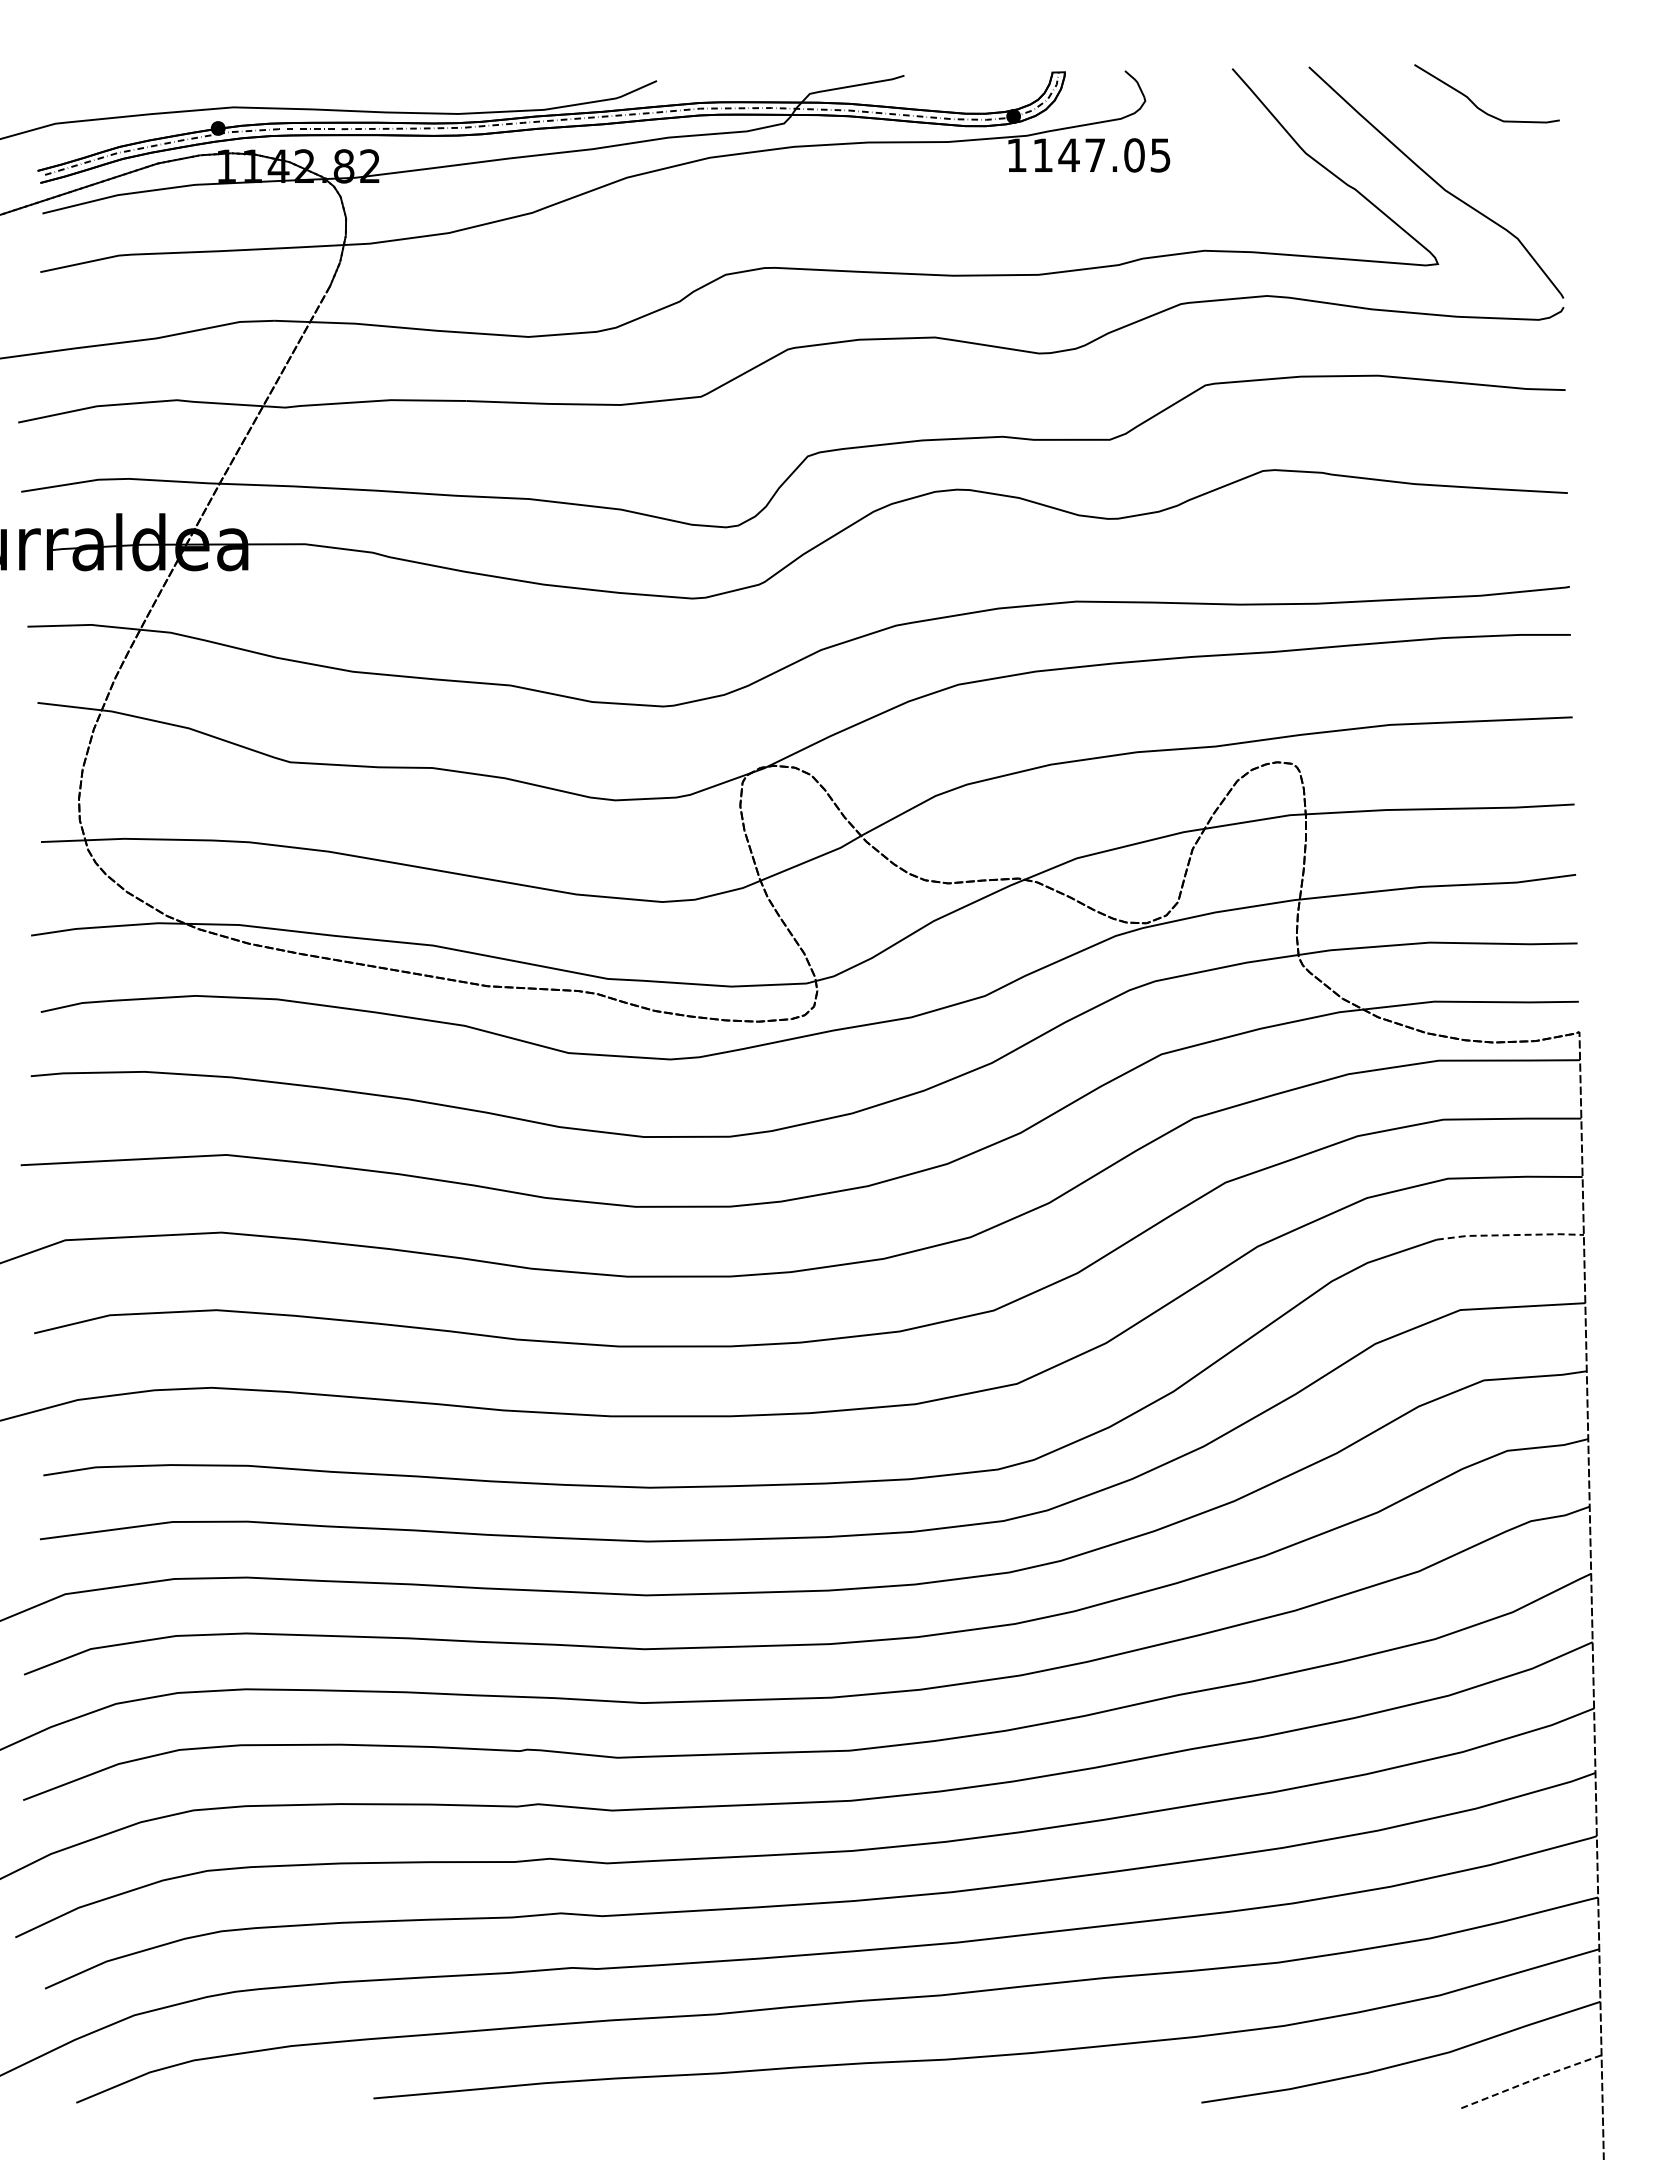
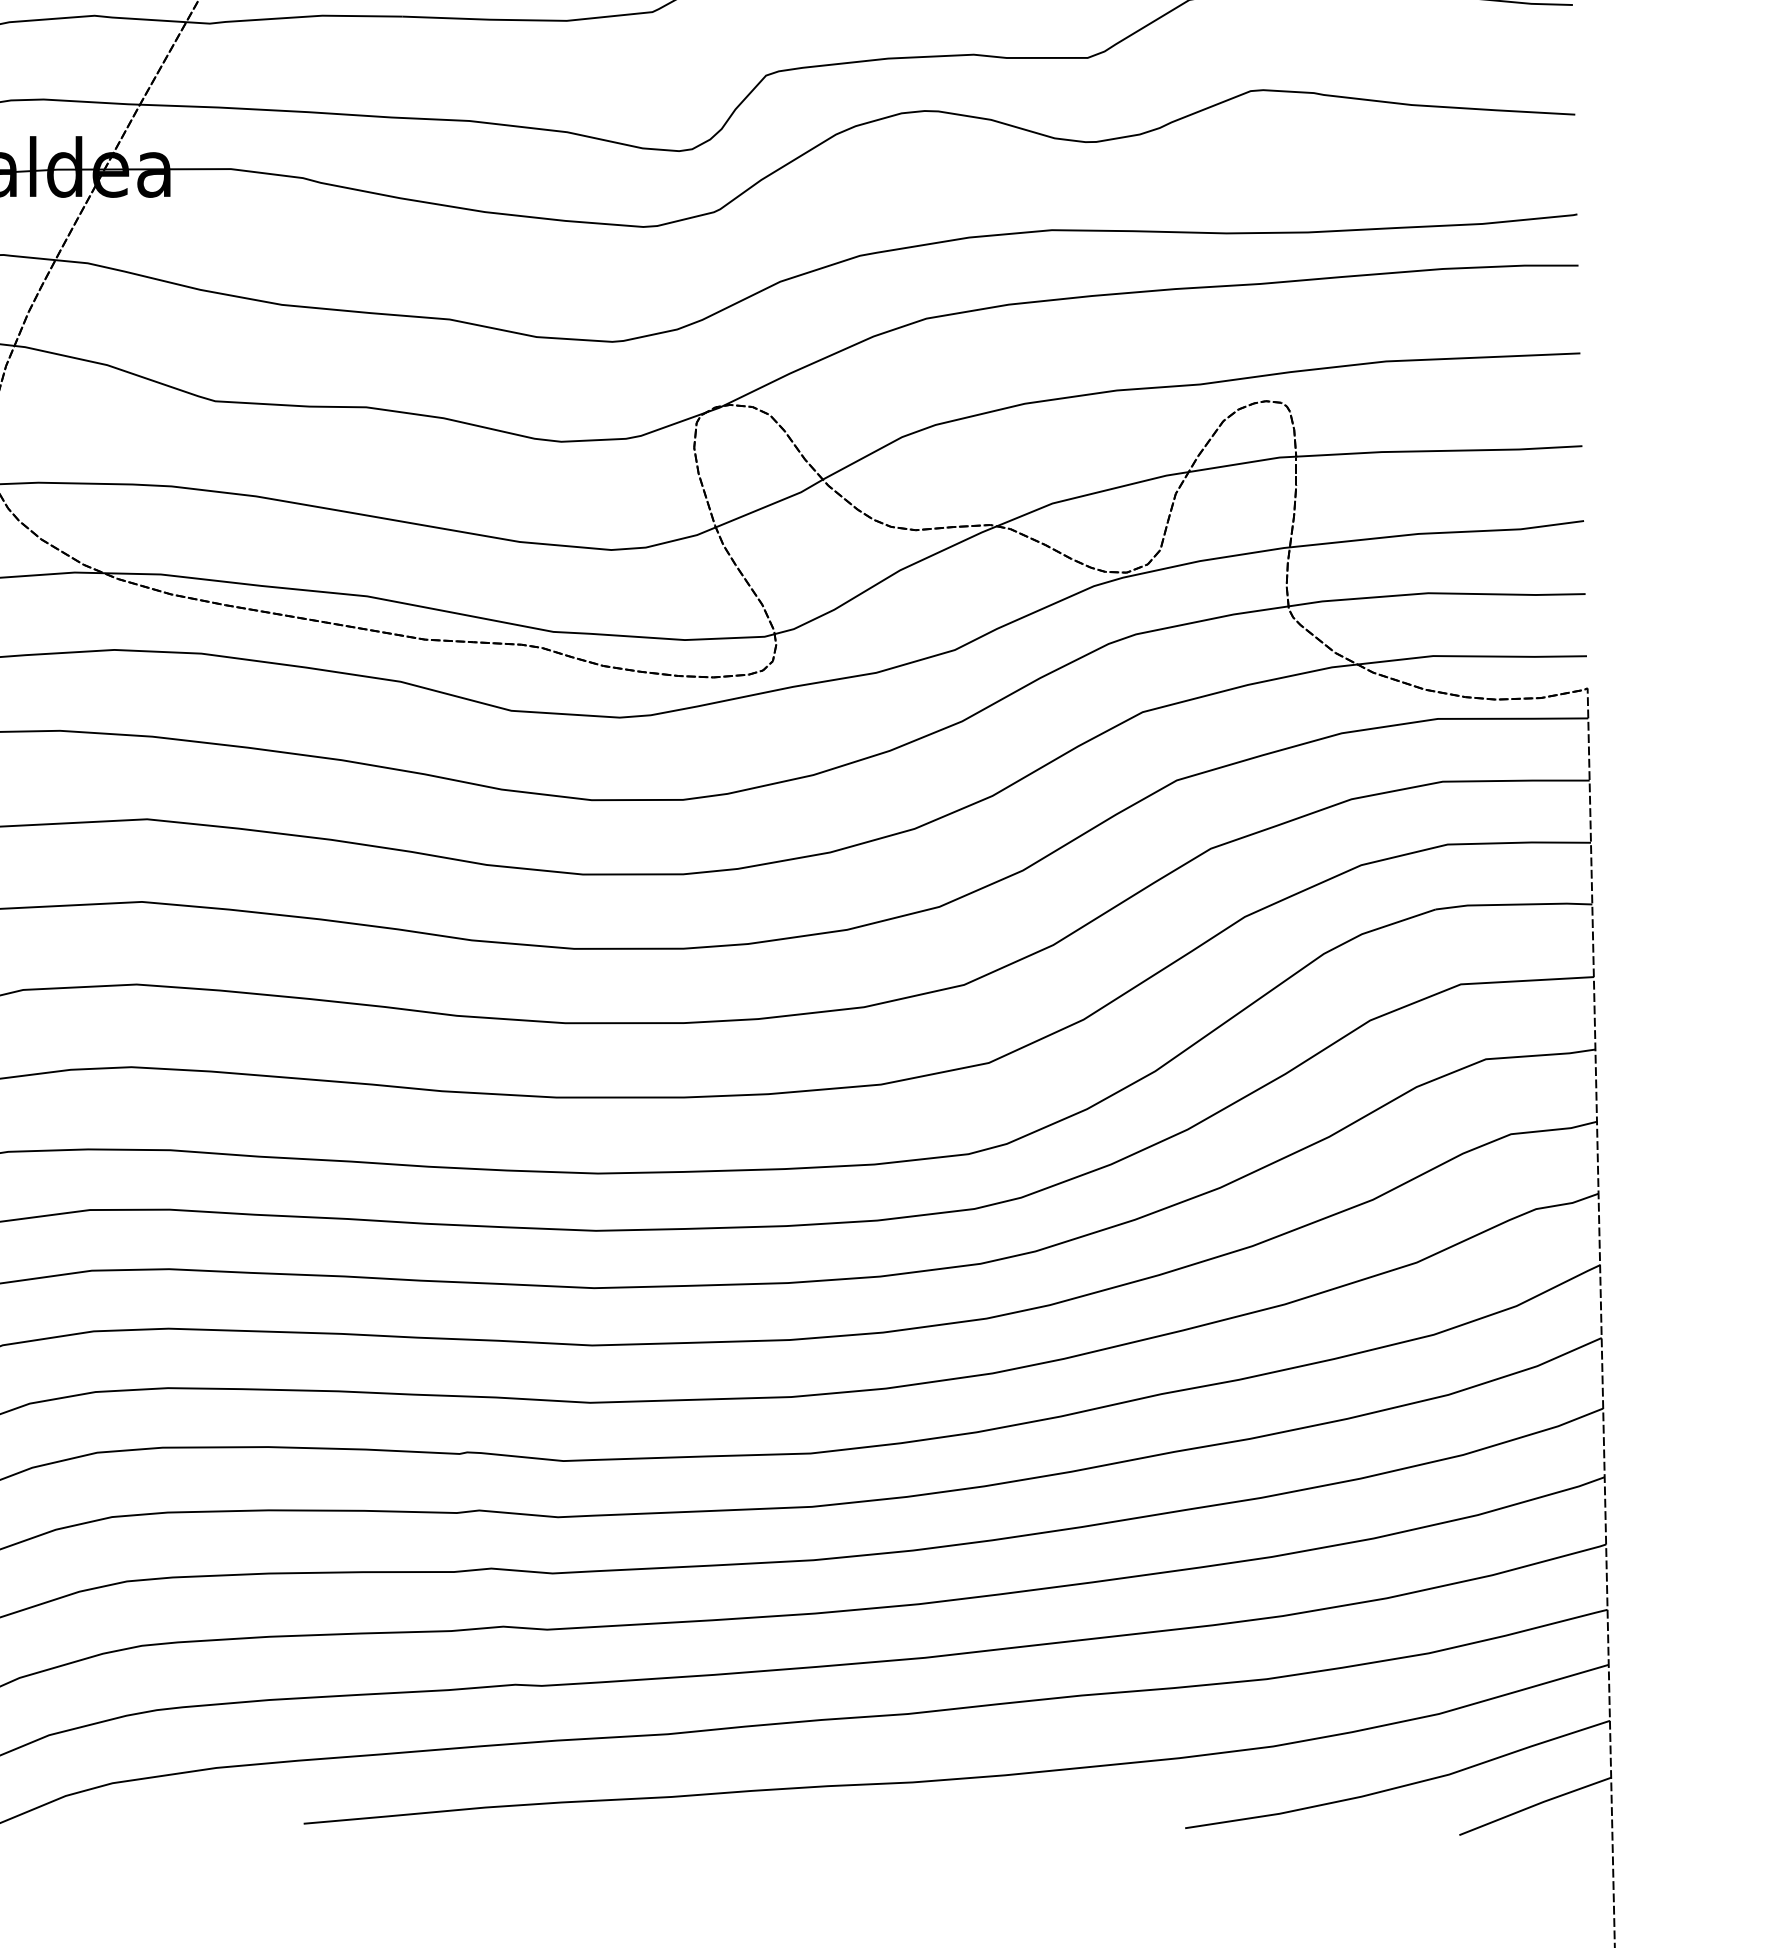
line: (1510, 1235) -> (1514, 905), dashed -> solid
line: (1530, 2081) -> (1535, 1805), dashed -> solid

